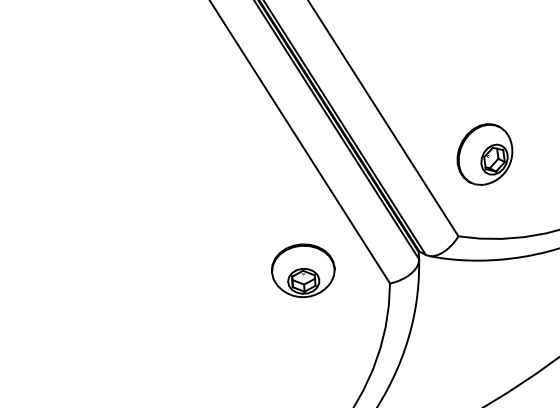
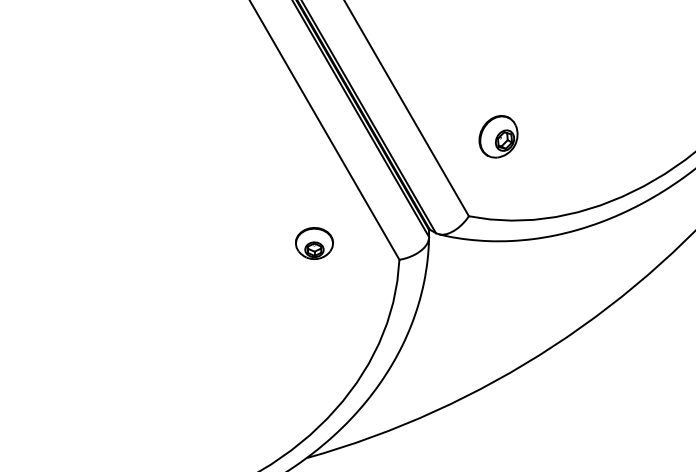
part: (484, 154) -> (498, 136), size x0.7
part: (303, 270) -> (314, 243), size x0.6

